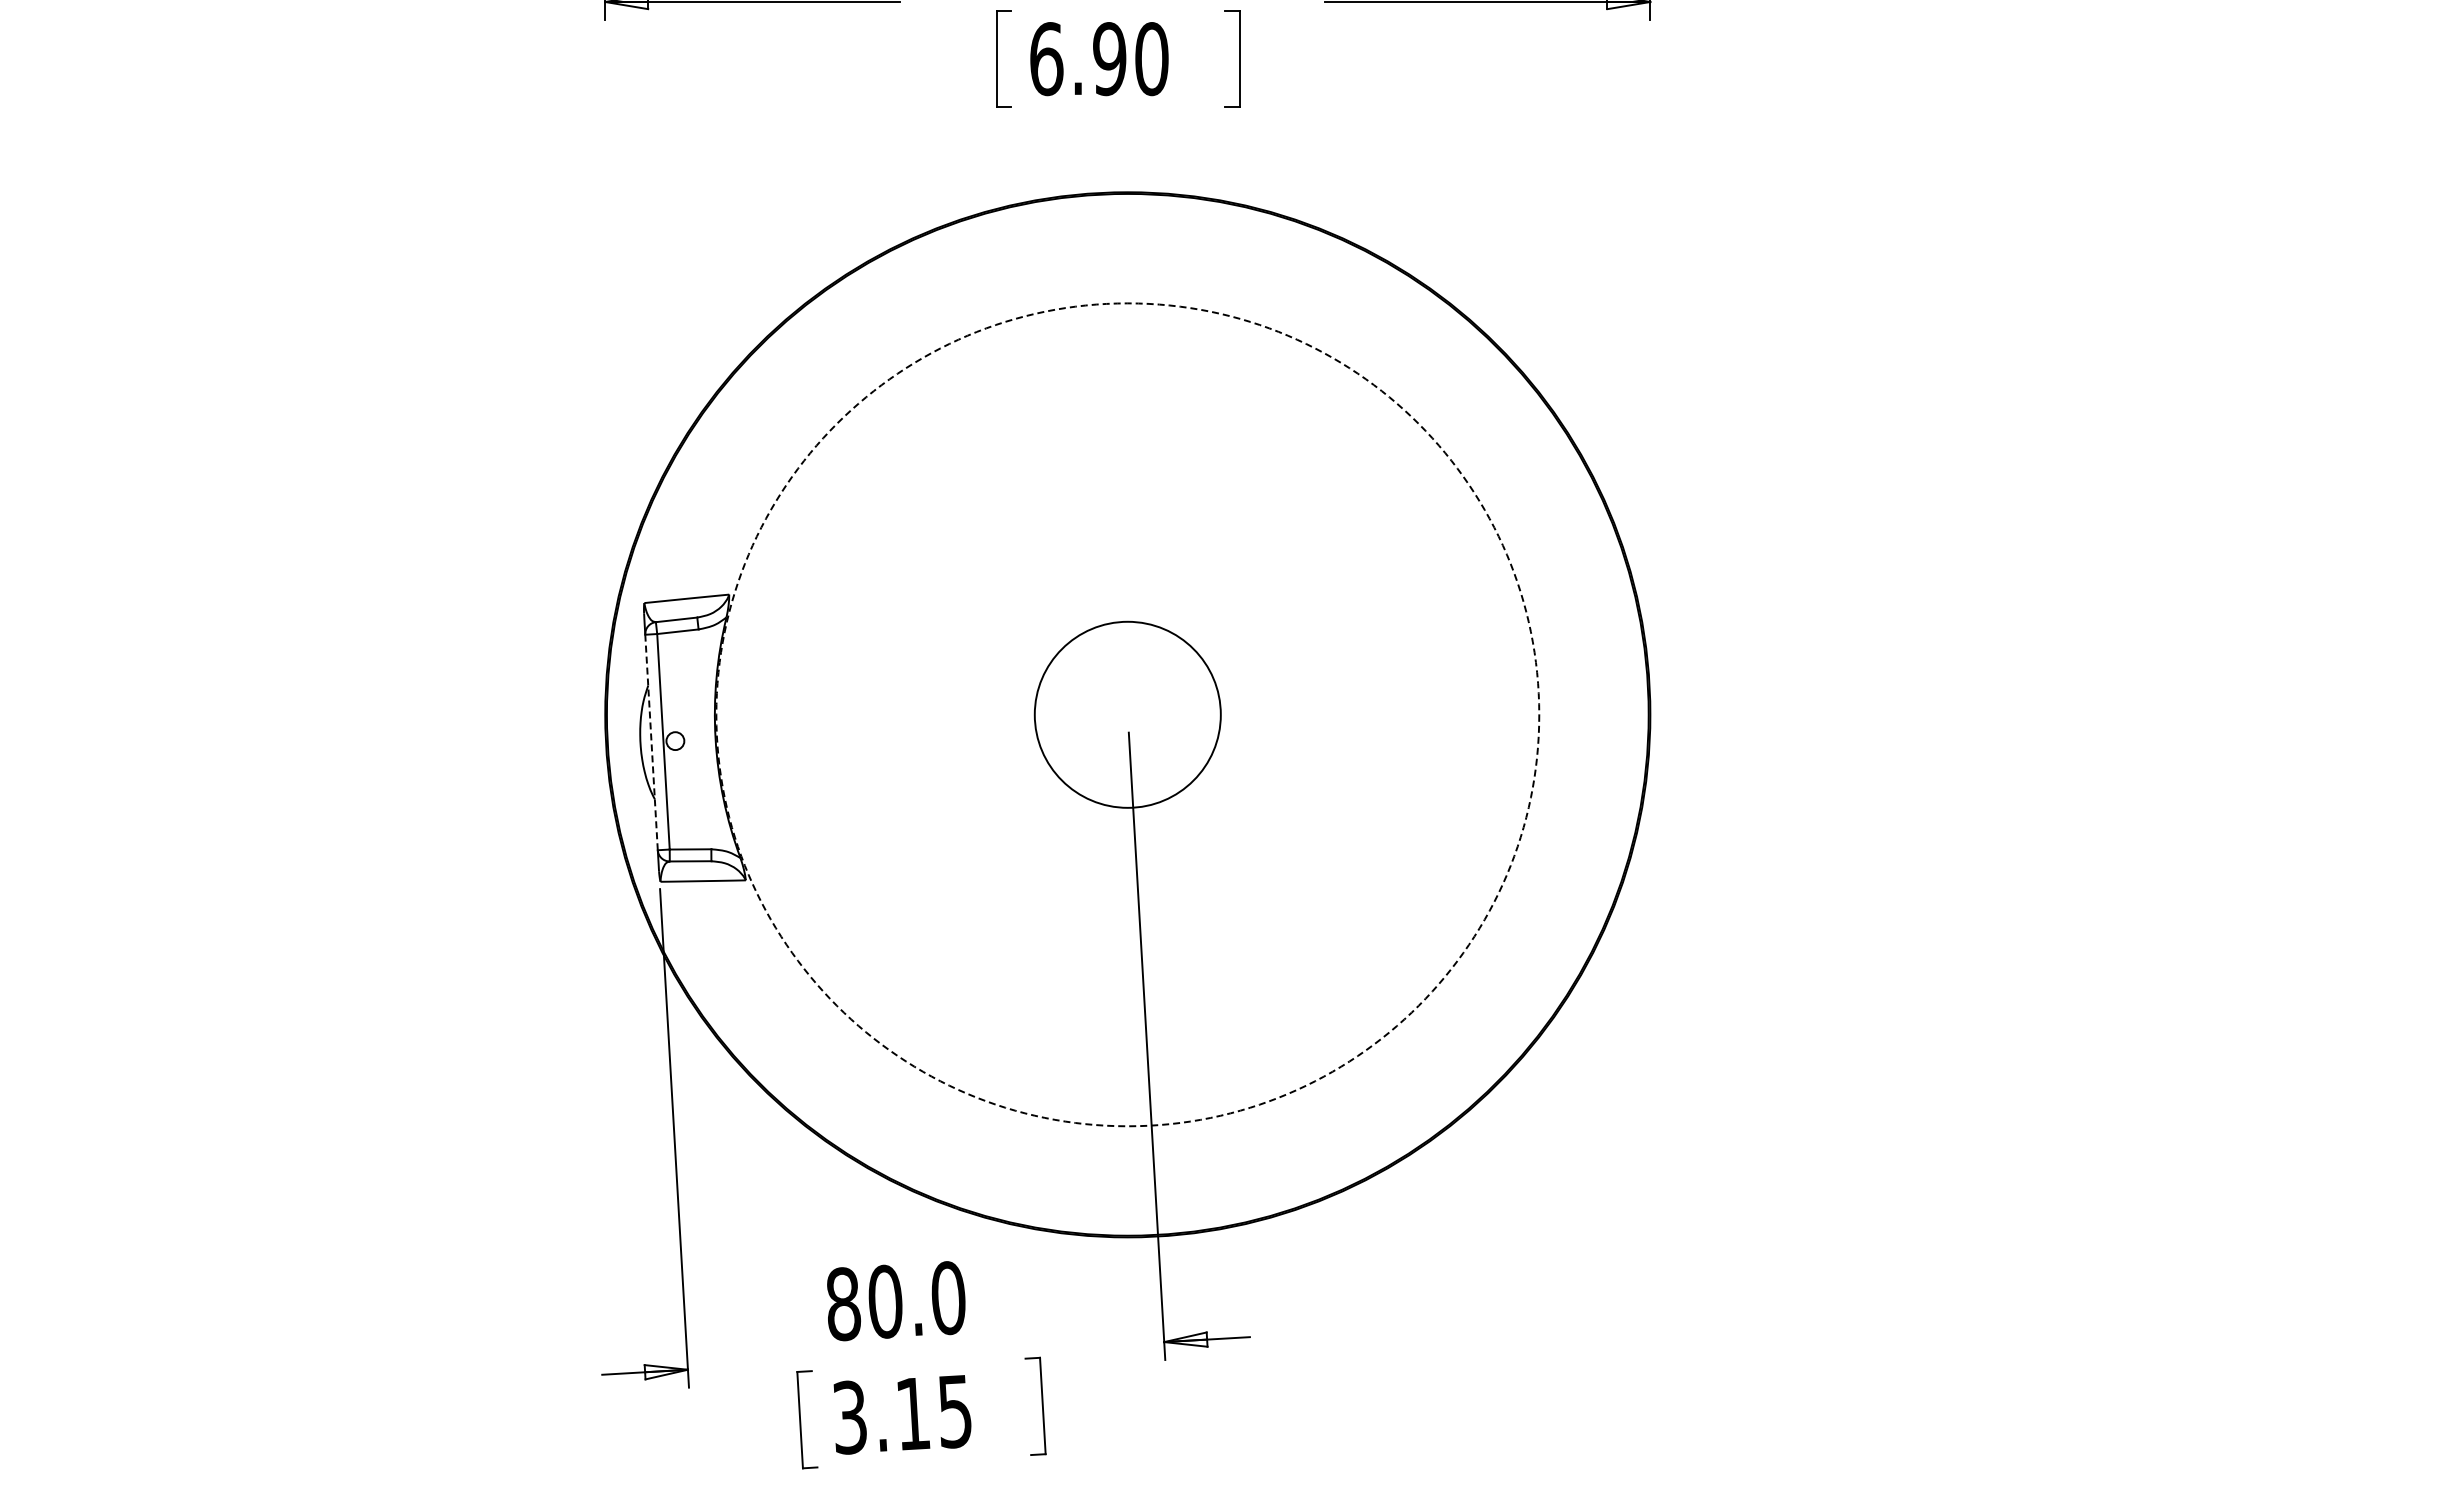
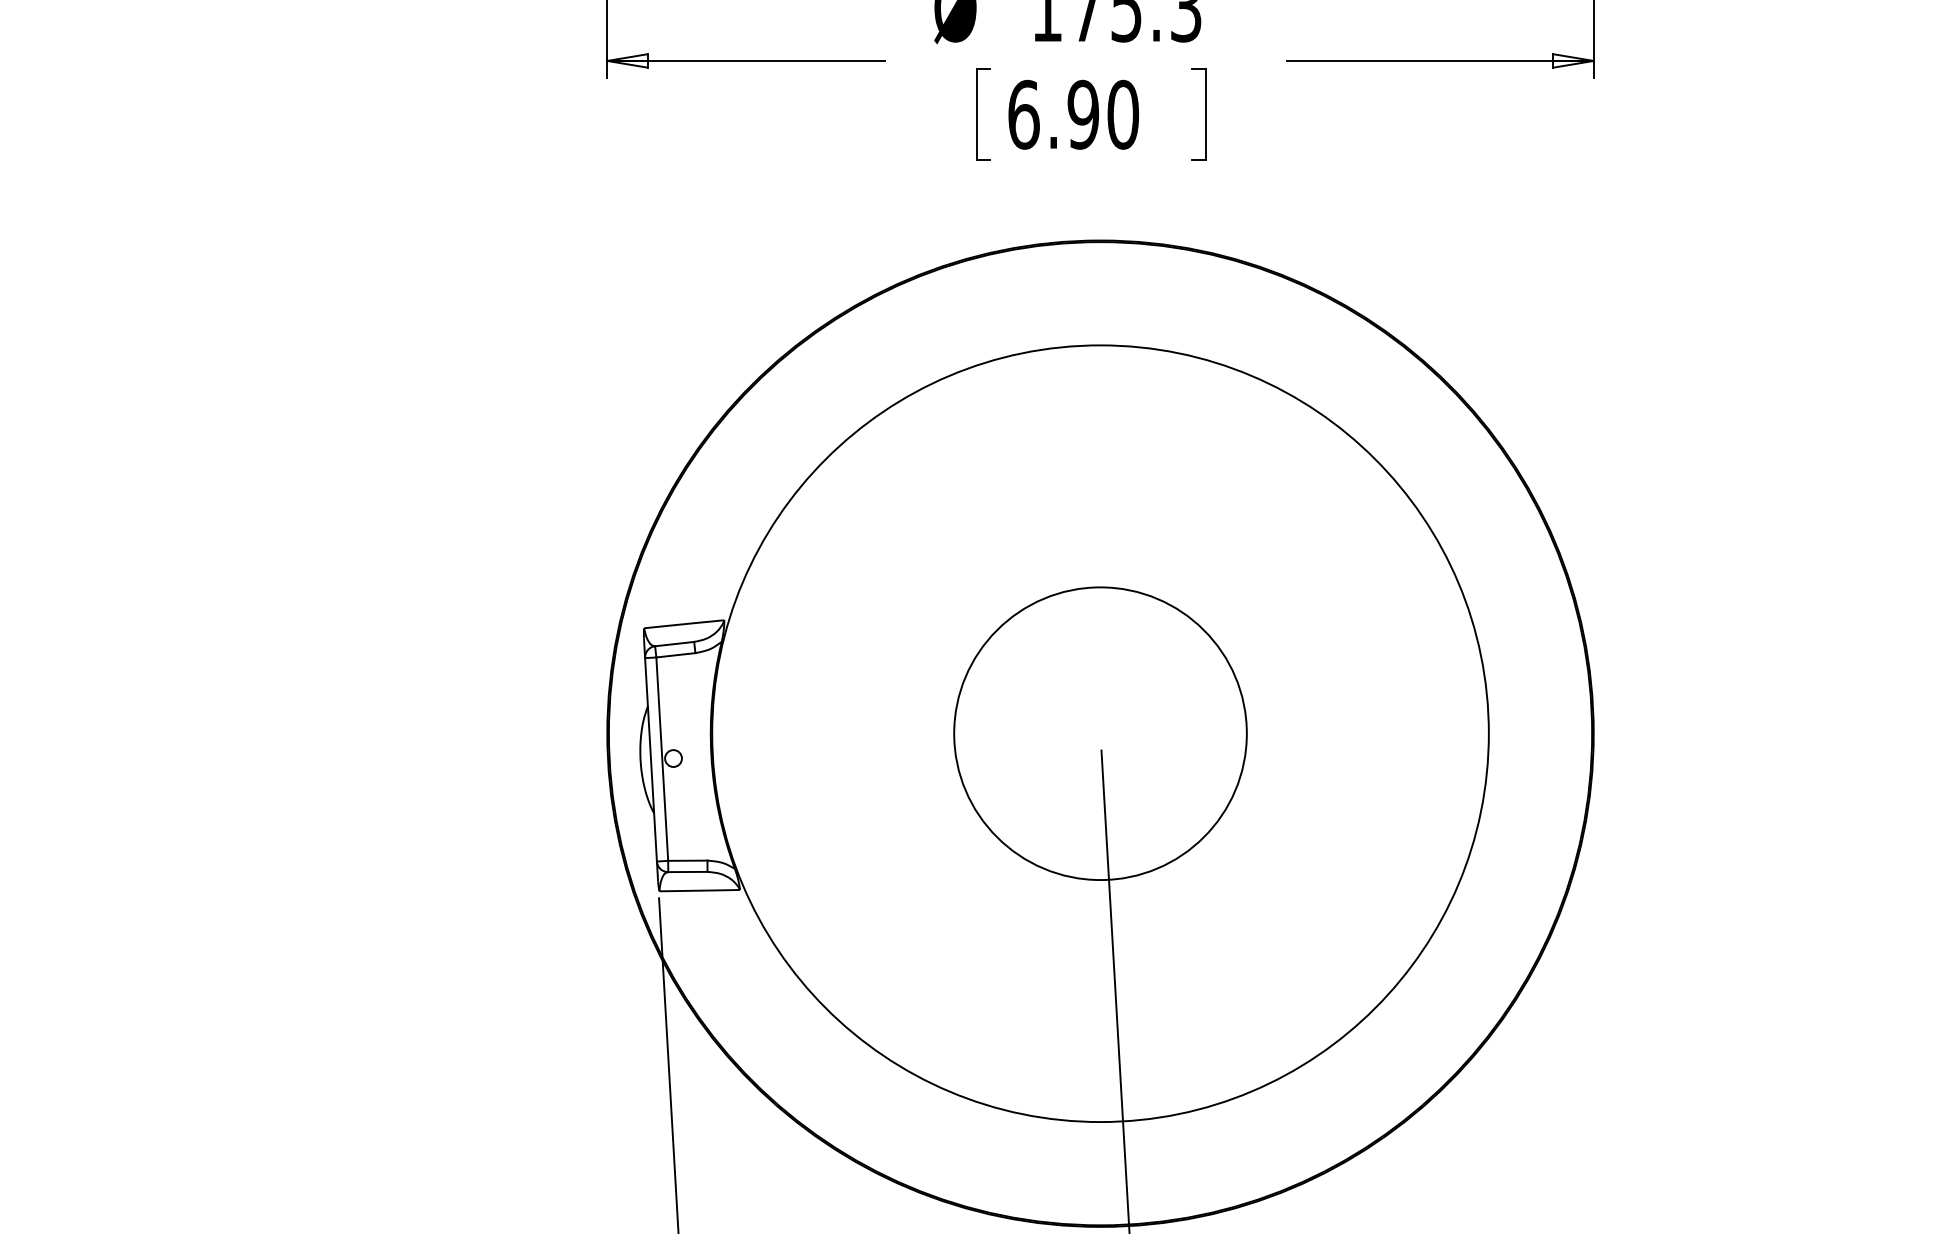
circle: (1127, 714) -> (1100, 733), dashed -> solid
circle: (1127, 714) -> (1100, 733), size x1.67
line: (651, 742) -> (650, 759), dashed -> solid

